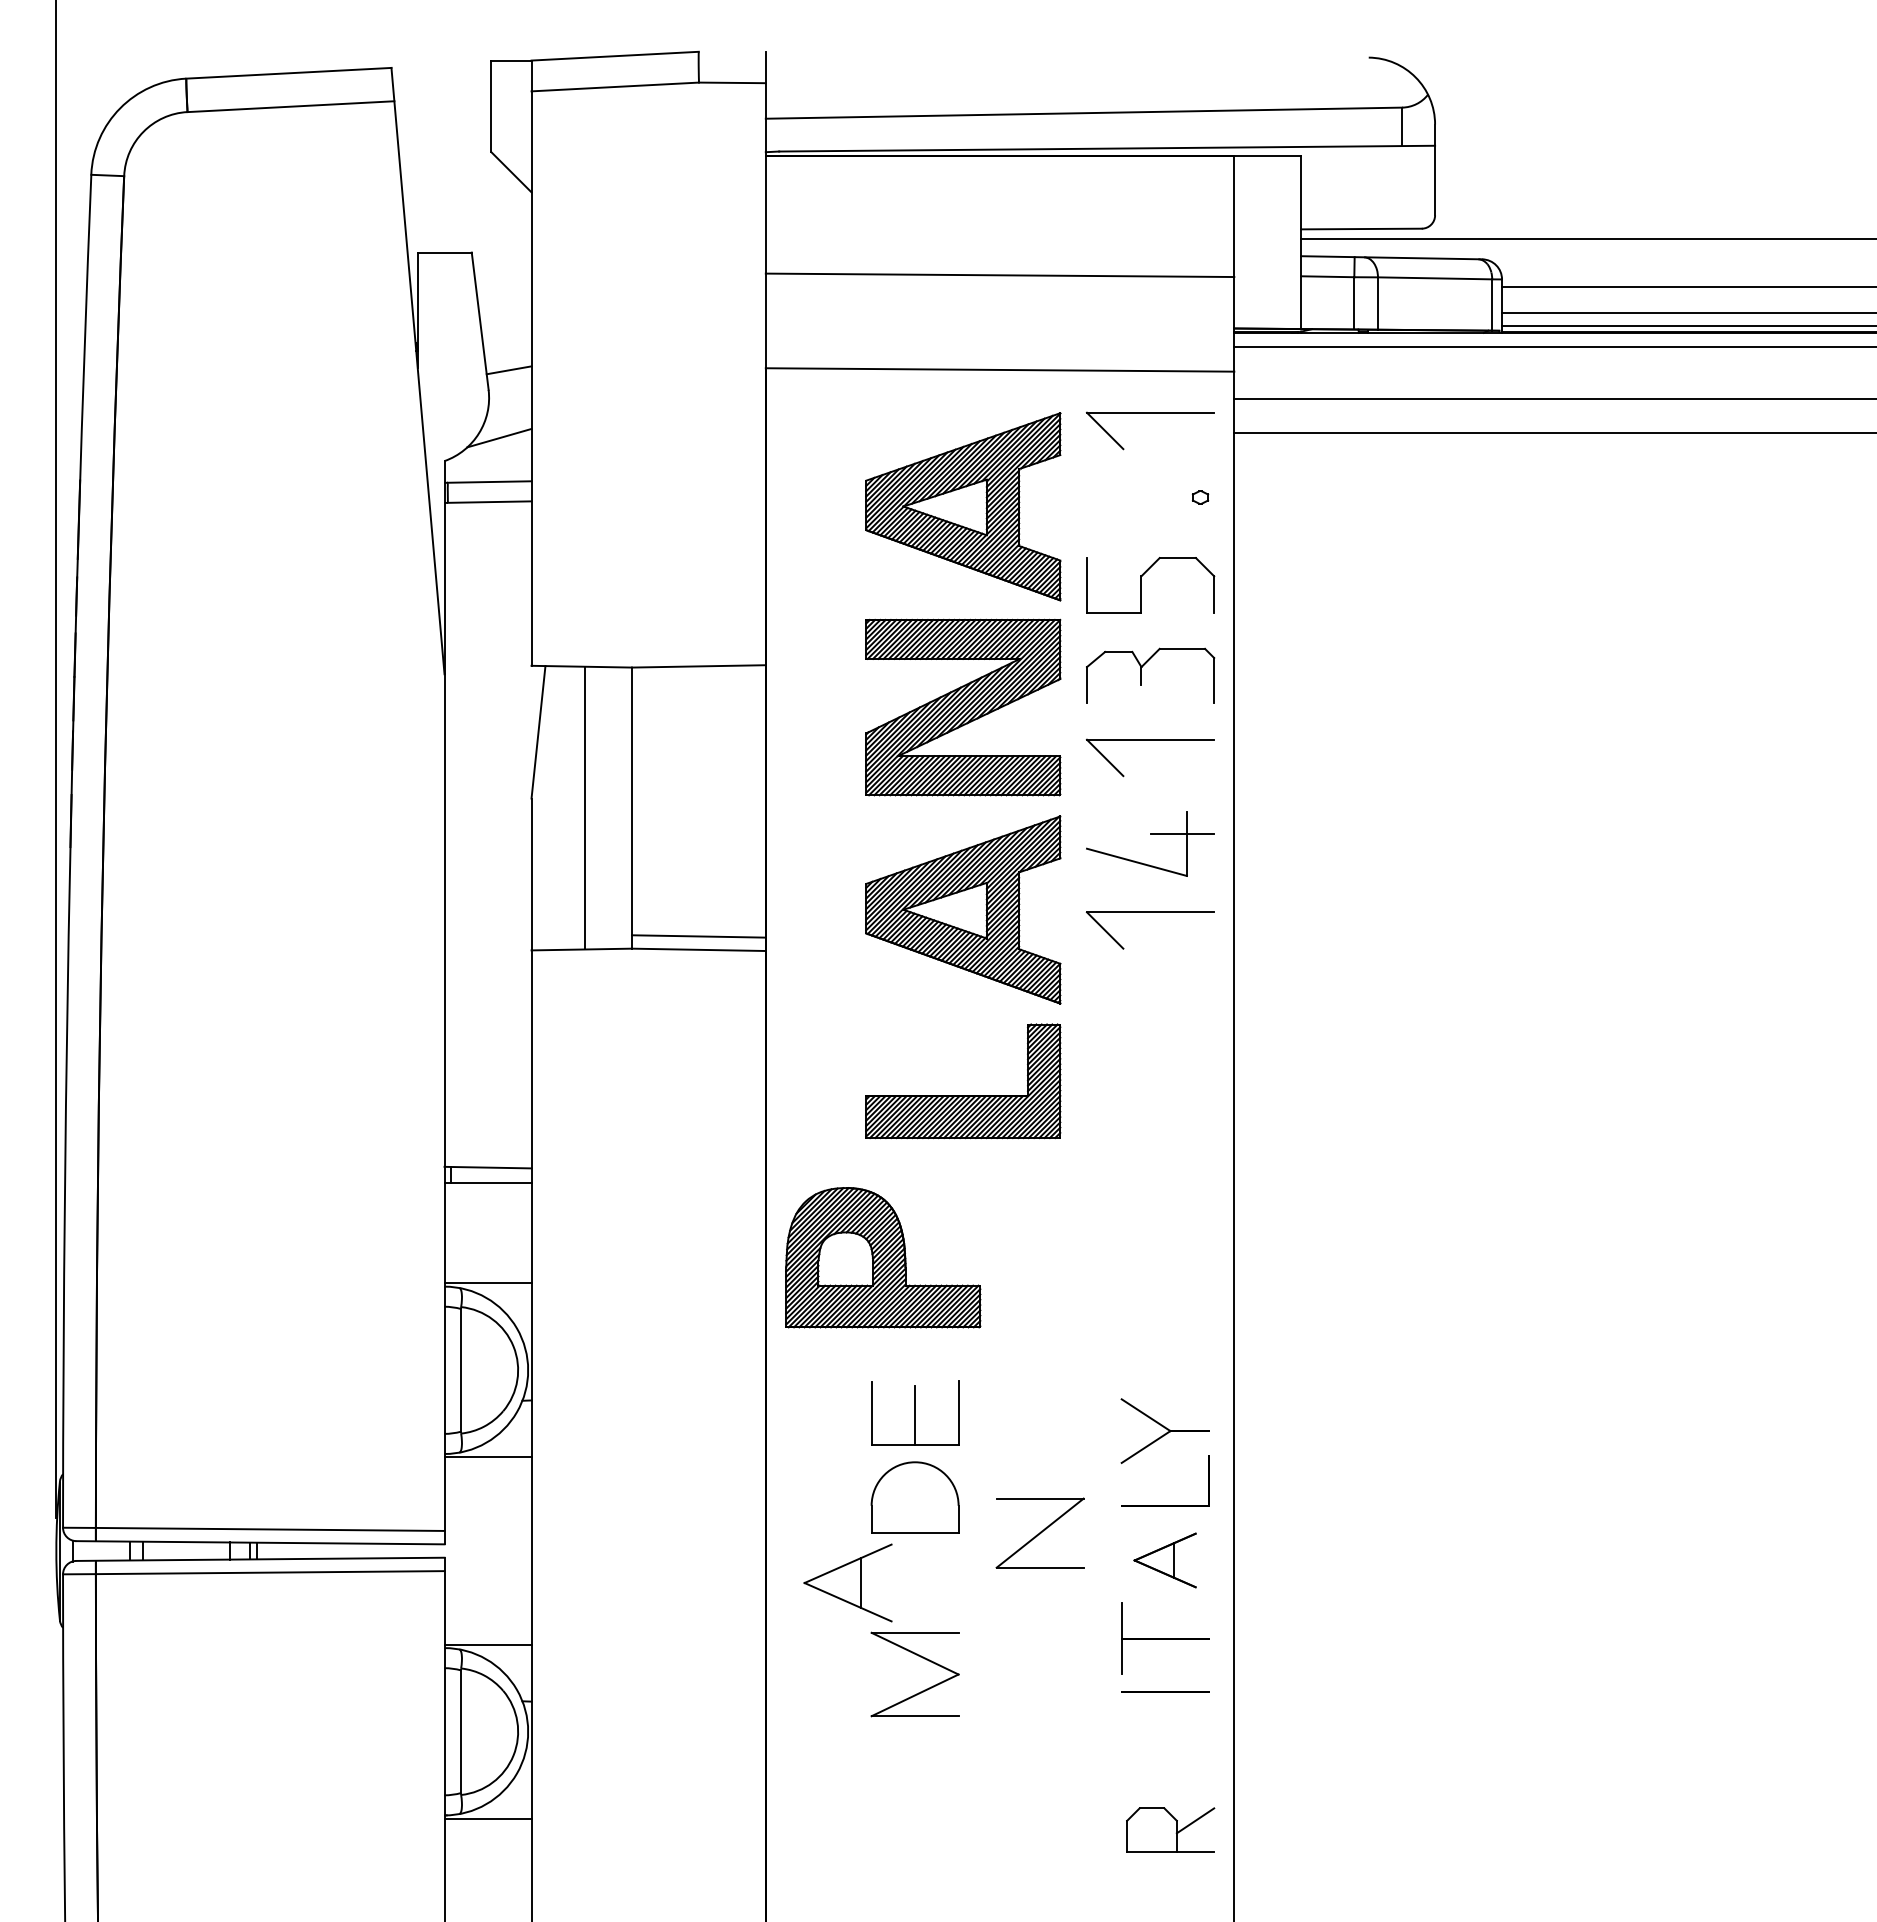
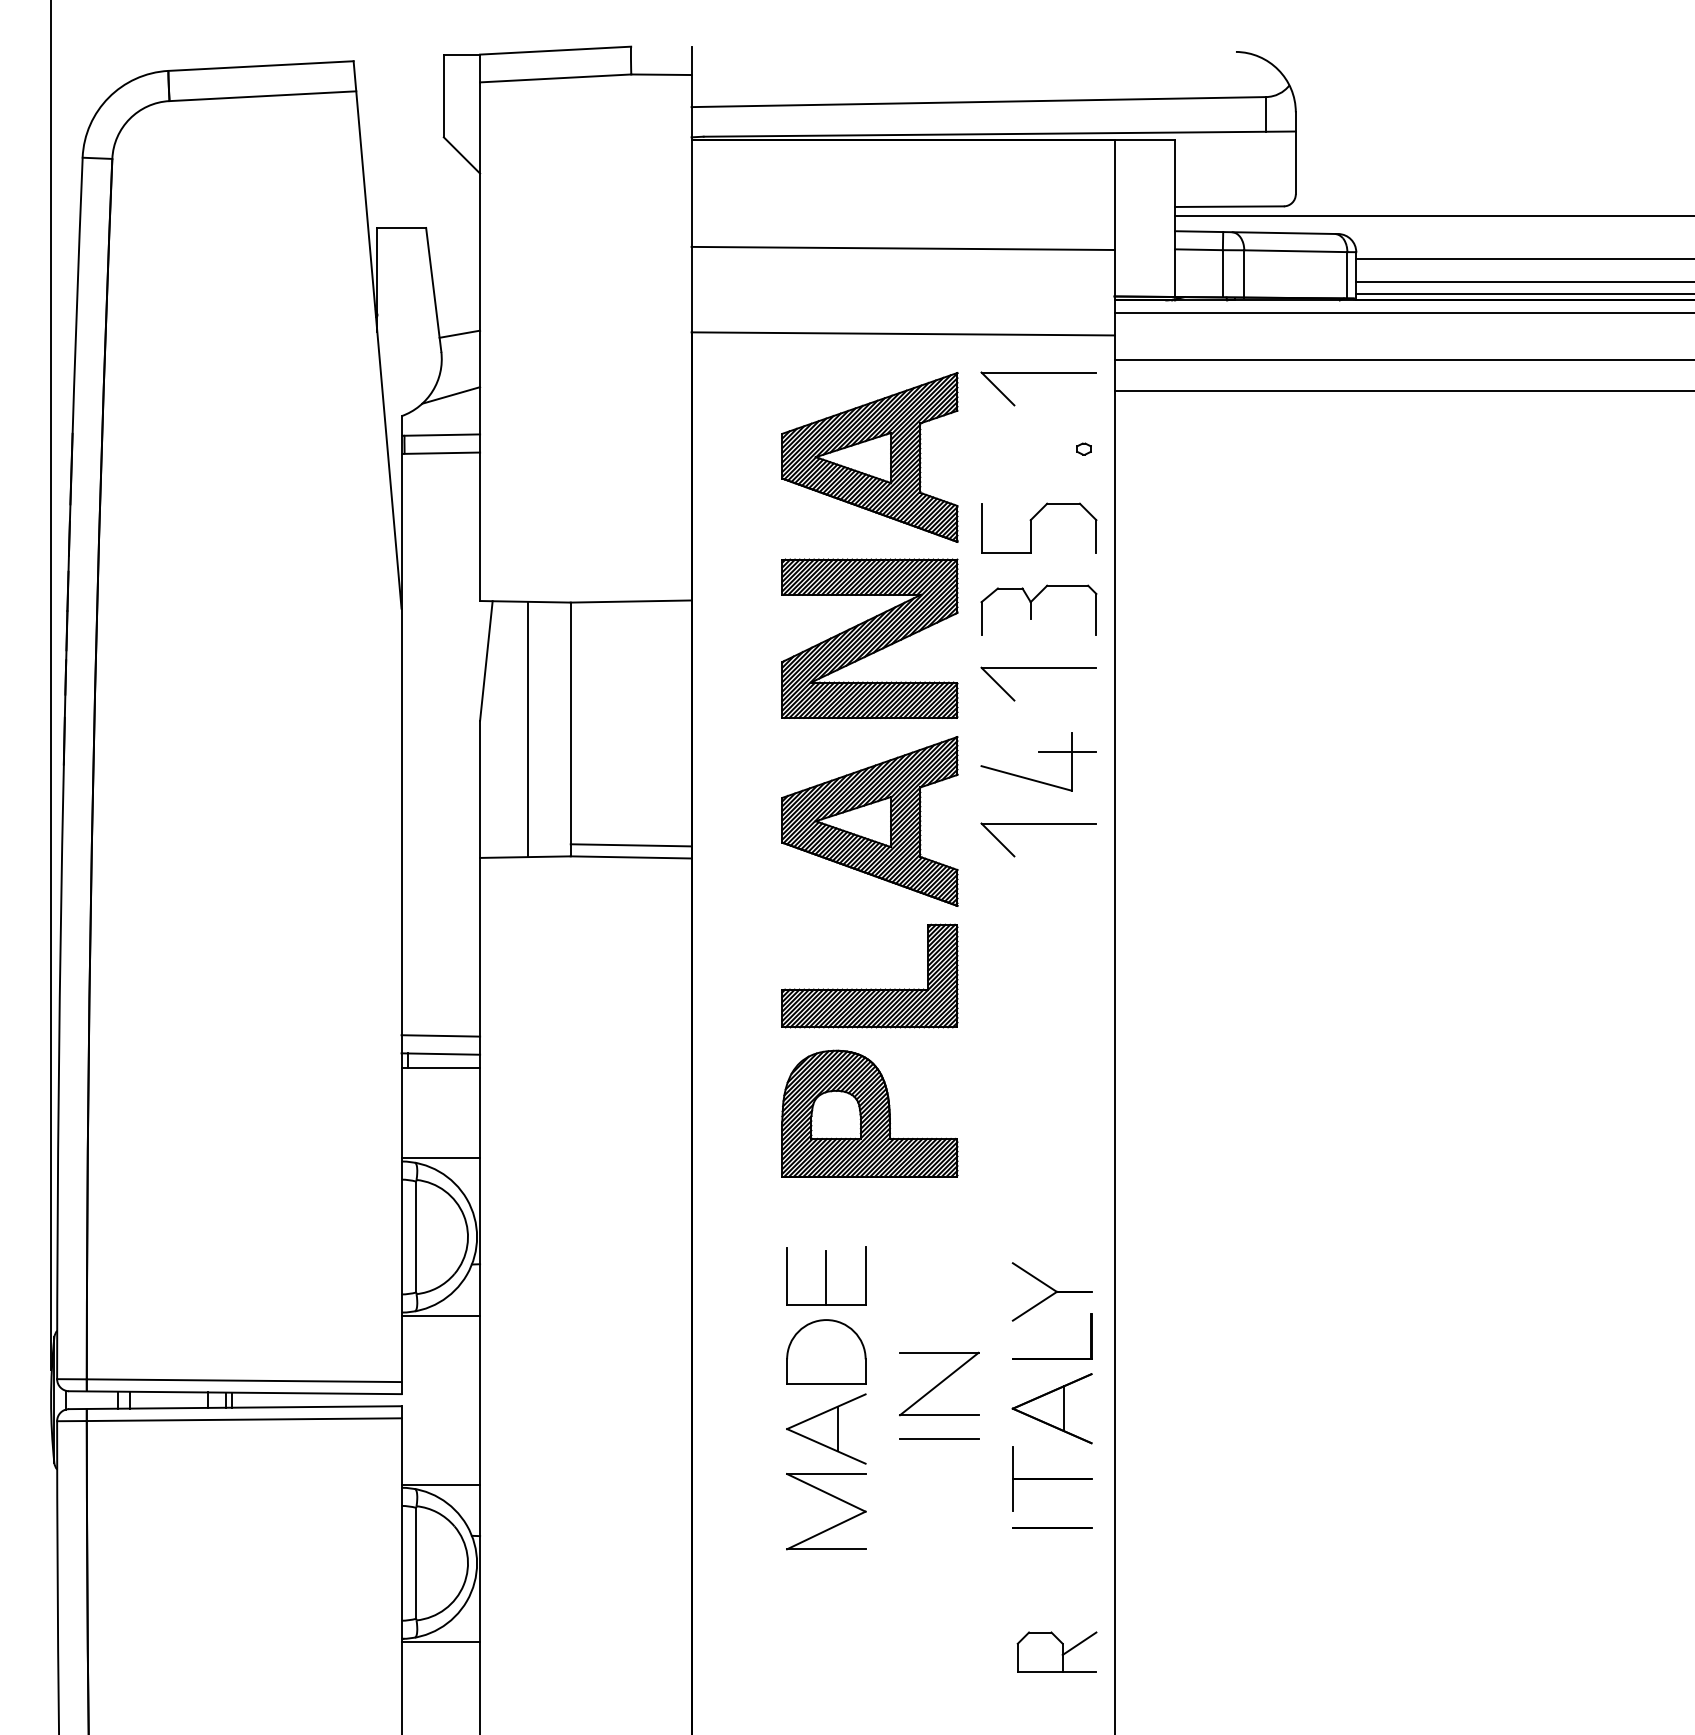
line: (487, 1147) -> (440, 1035), added
part: (883, 1257) -> (870, 1113), moved
part: (1164, 1560) -> (1051, 1408), size x1.43
part: (847, 1582) -> (825, 1428), moved
line: (1039, 1593) -> (938, 1438), added

